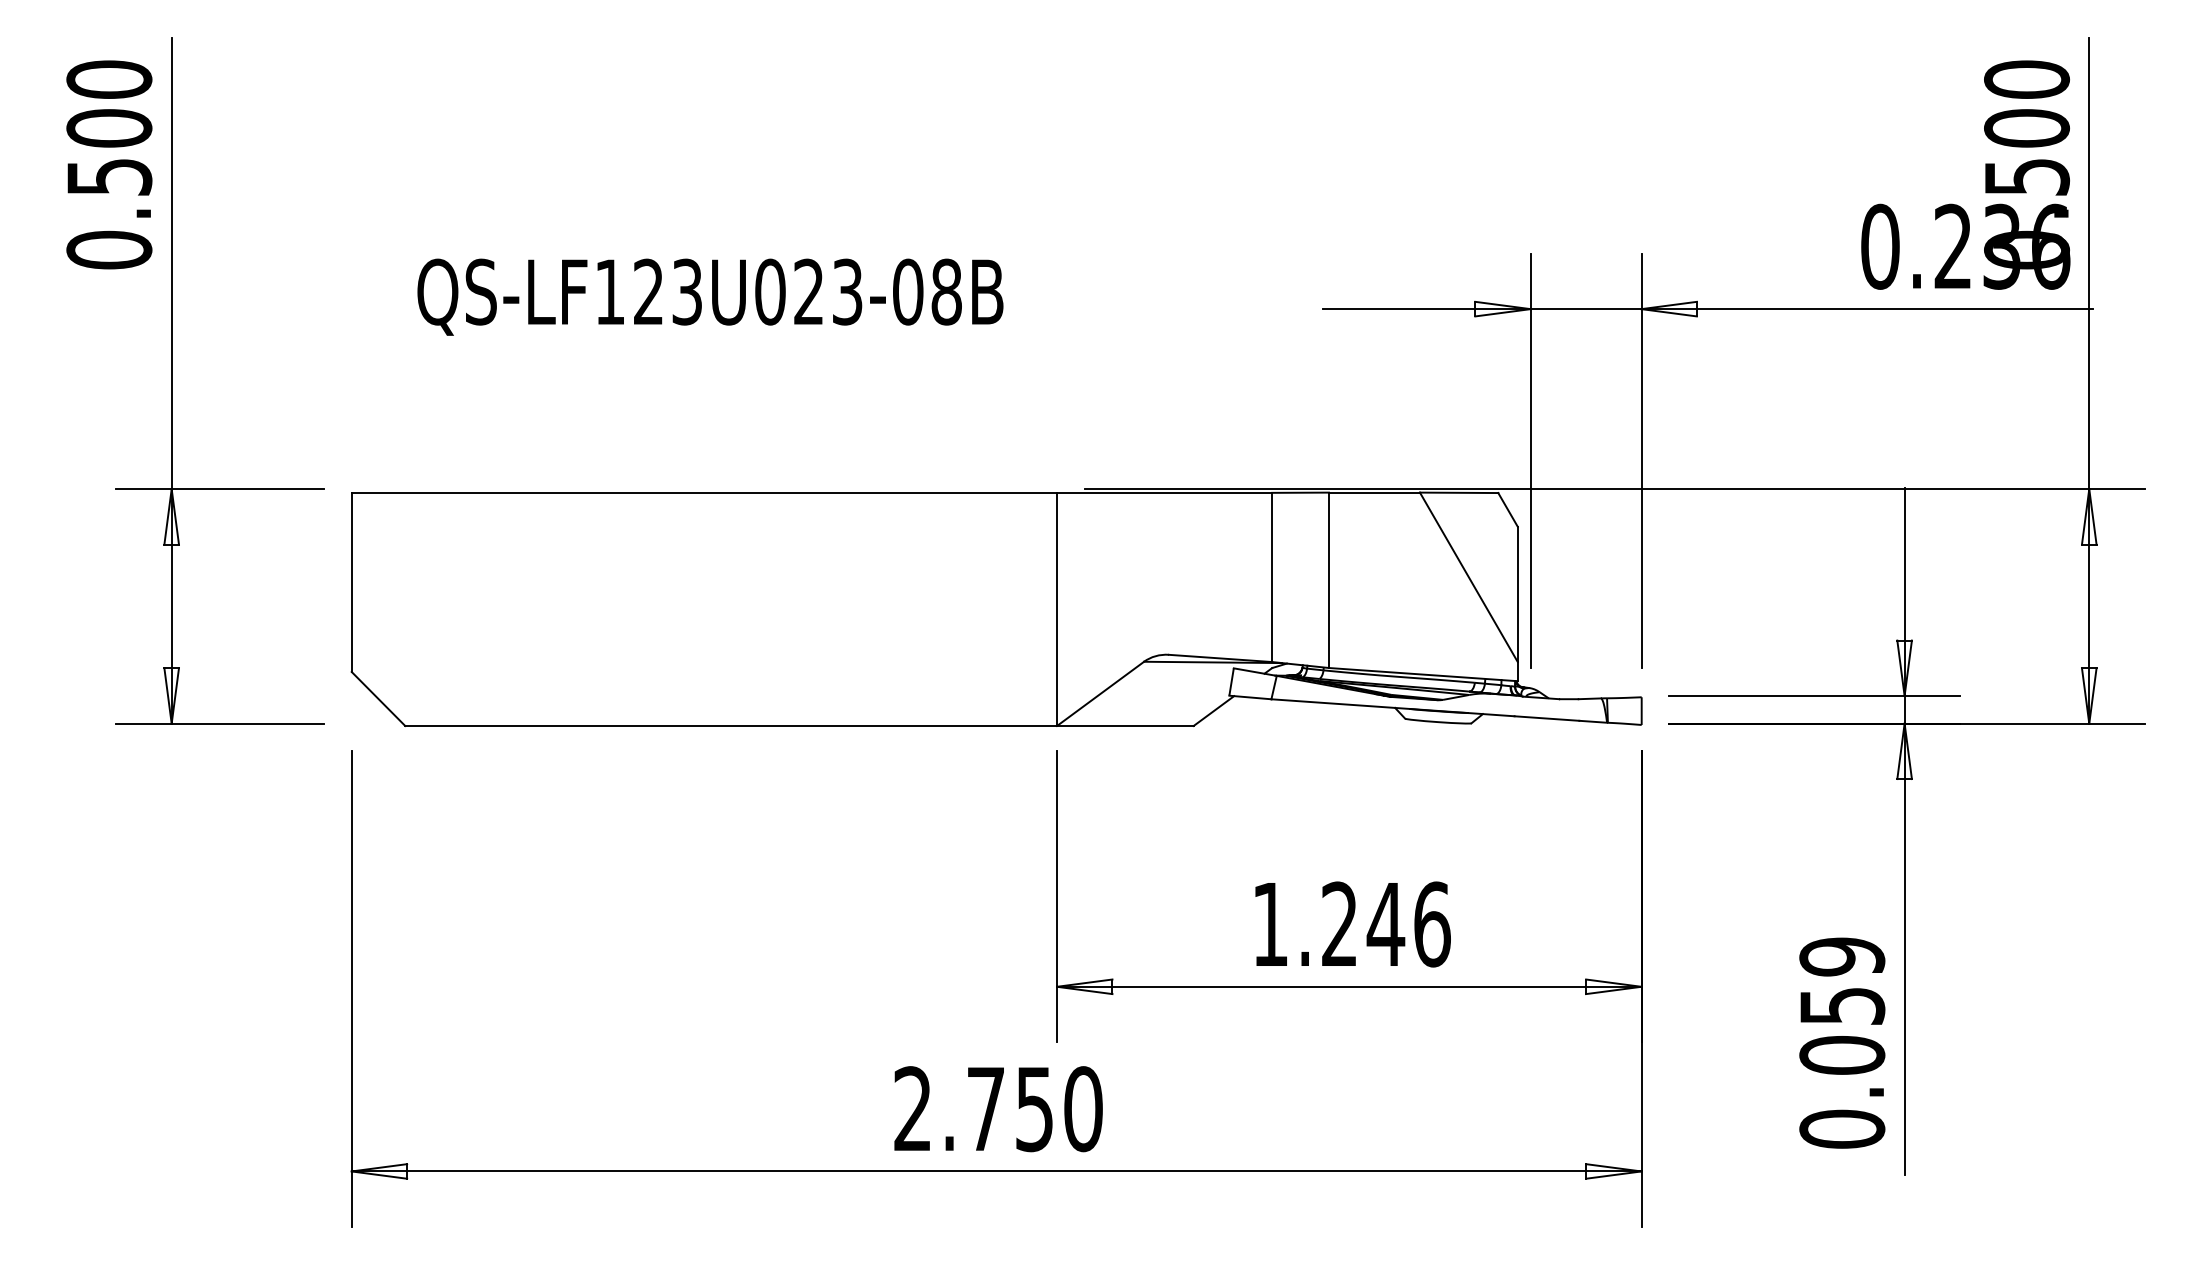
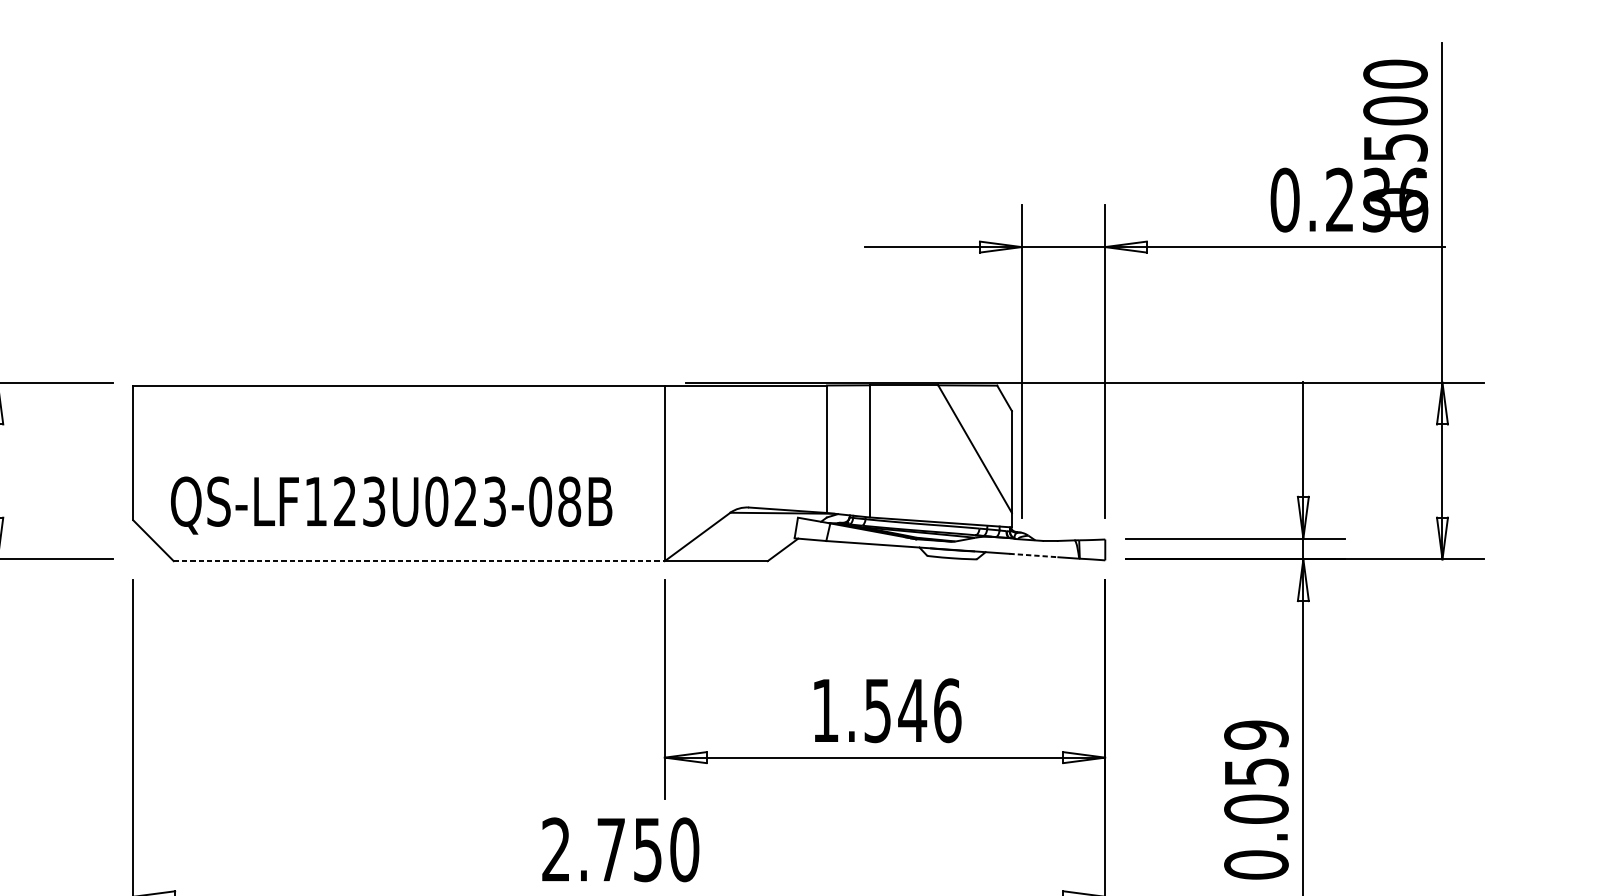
text: (710, 296) -> (391, 505), moved
line: (1546, 718) -> (1033, 555), solid -> dashed
line: (731, 725) -> (419, 560), solid -> dashed
text: (1339, 924) -> (877, 710), 1.246 -> 1.546

